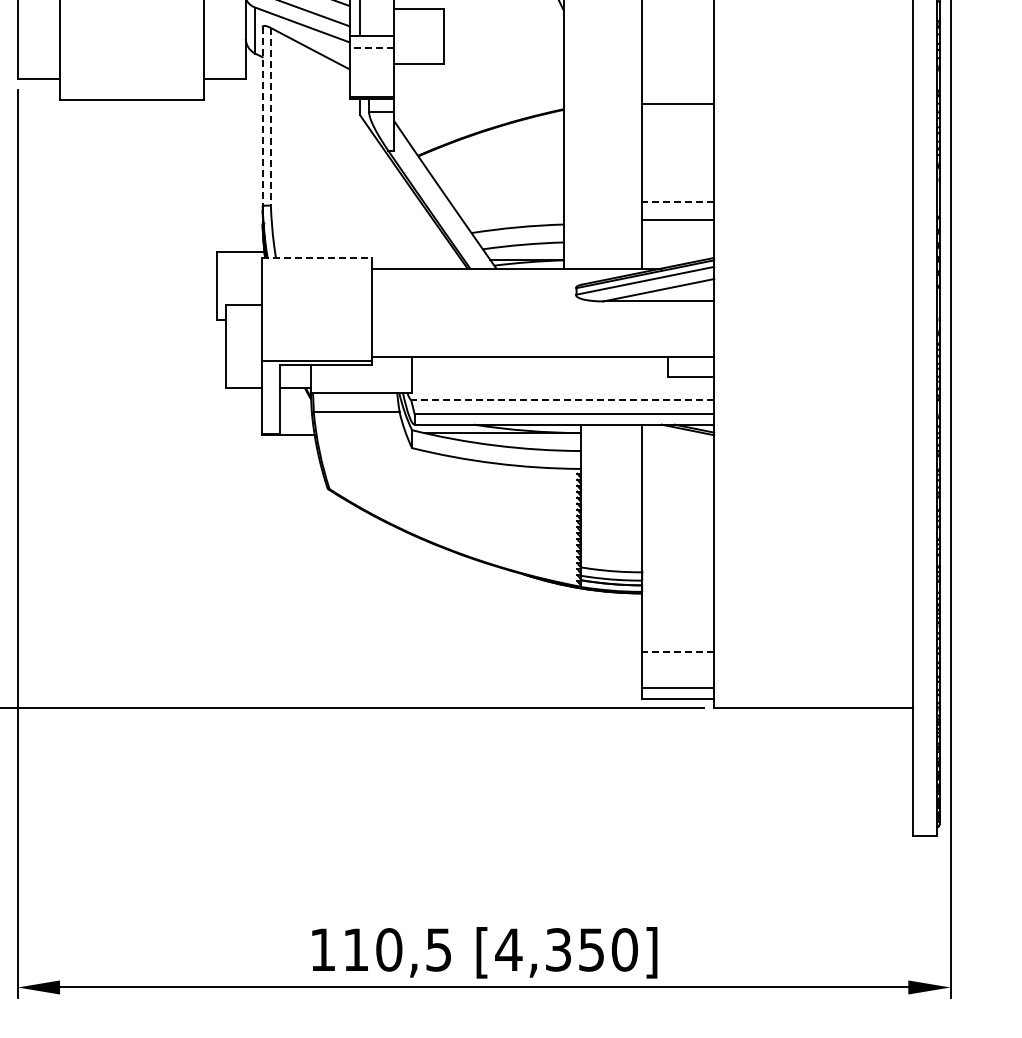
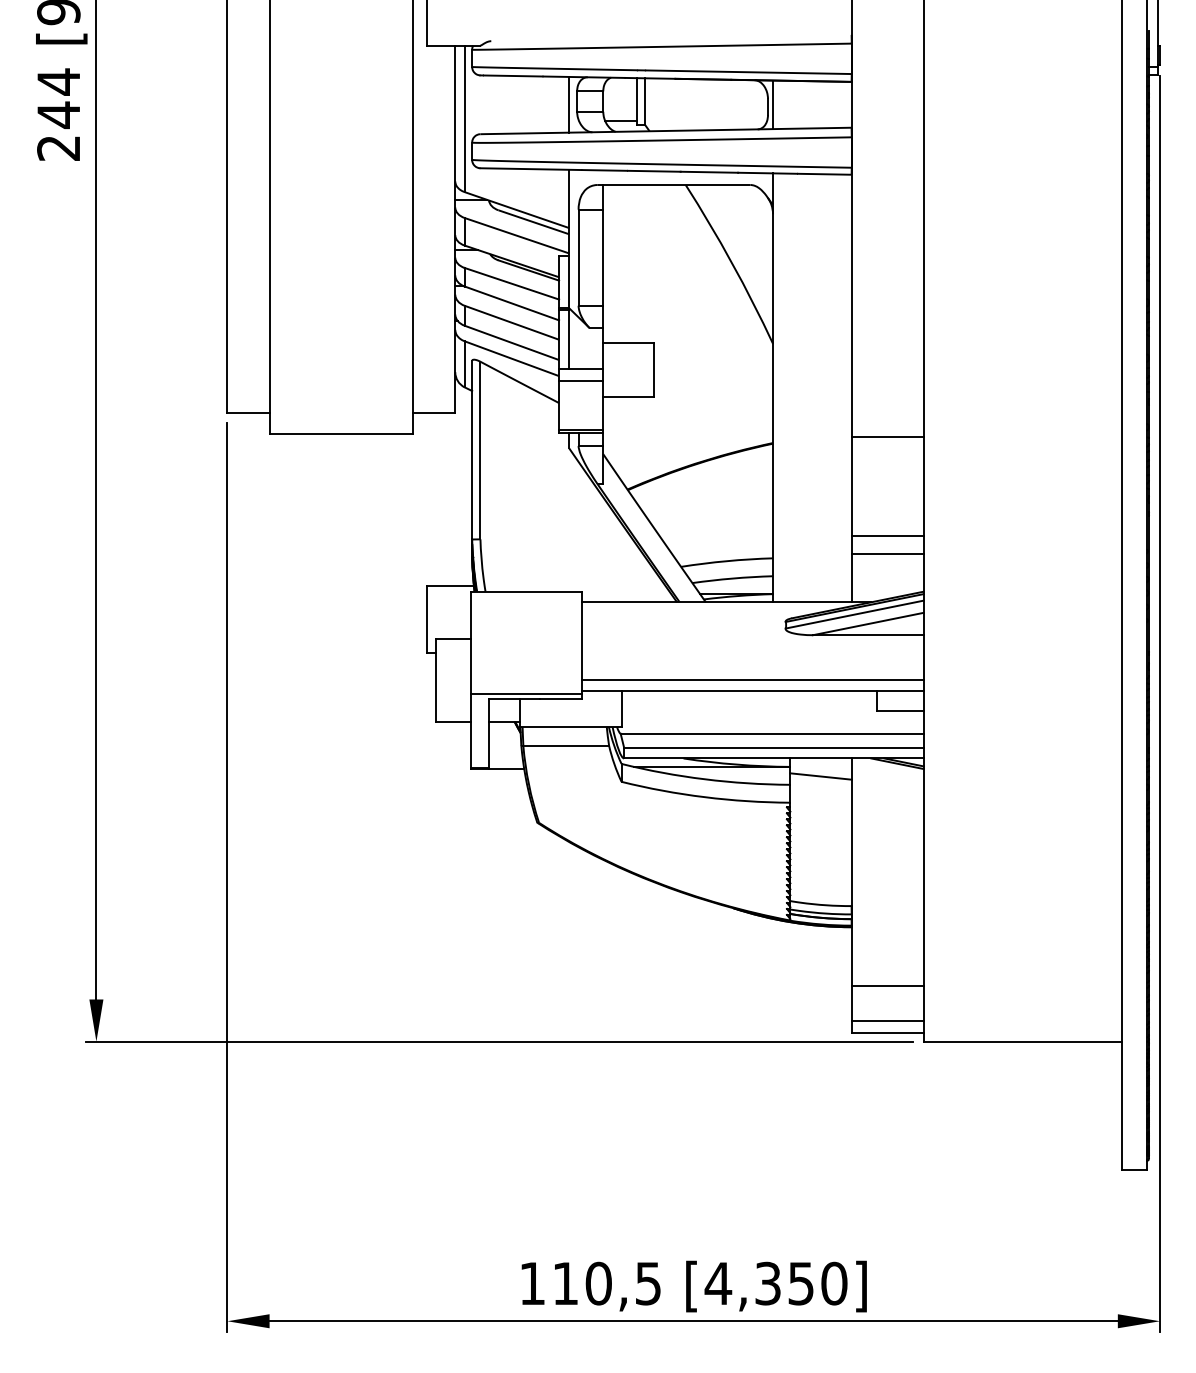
line: (370, 47) -> (580, 381), dashed -> solid
line: (262, 116) -> (472, 450), dashed -> solid
line: (270, 116) -> (480, 450), dashed -> solid
line: (677, 201) -> (887, 535), dashed -> solid
line: (317, 257) -> (527, 591), dashed -> solid
line: (542, 345) -> (752, 679), added
line: (562, 399) -> (772, 733), dashed -> solid
line: (610, 442) -> (820, 776), added
line: (677, 651) -> (887, 985), dashed -> solid

